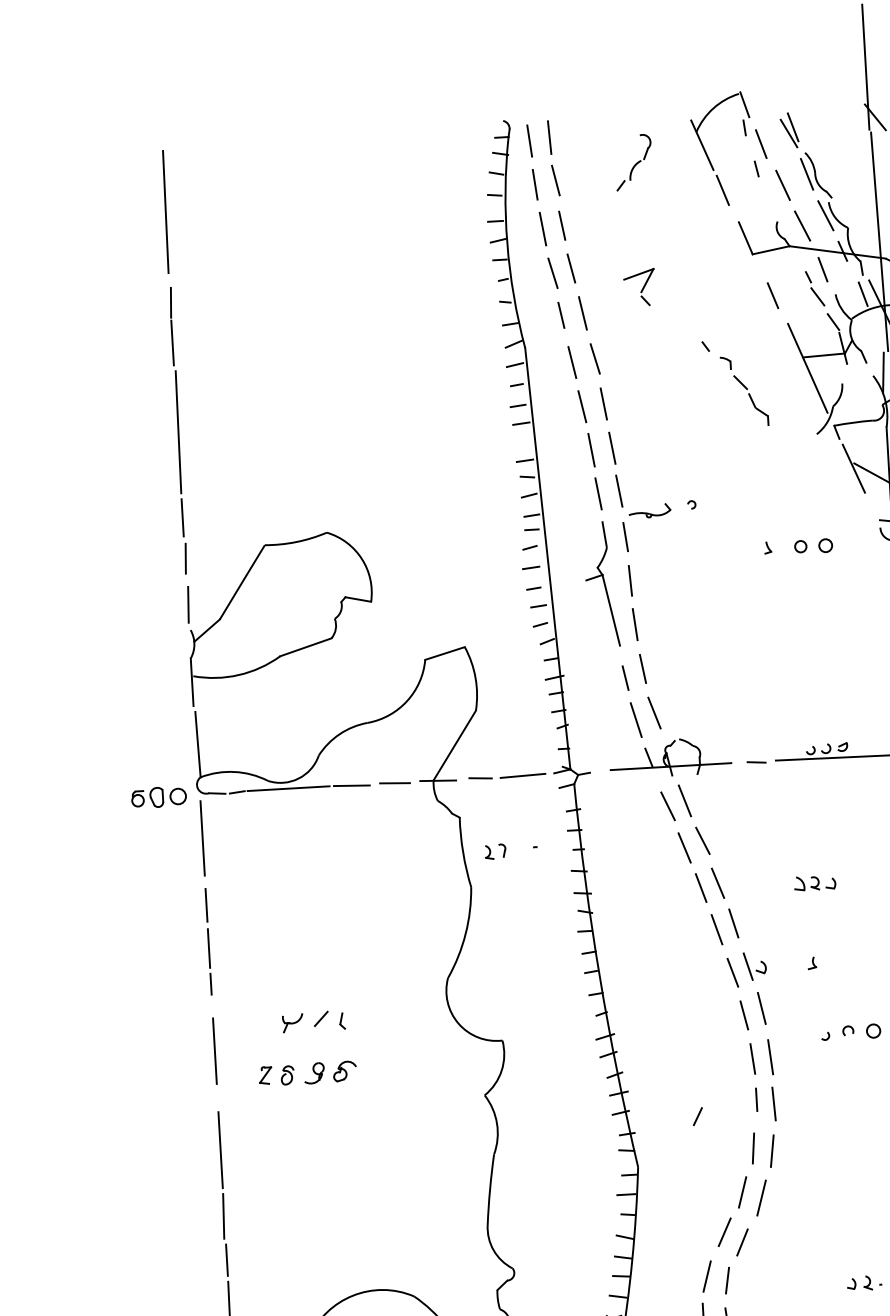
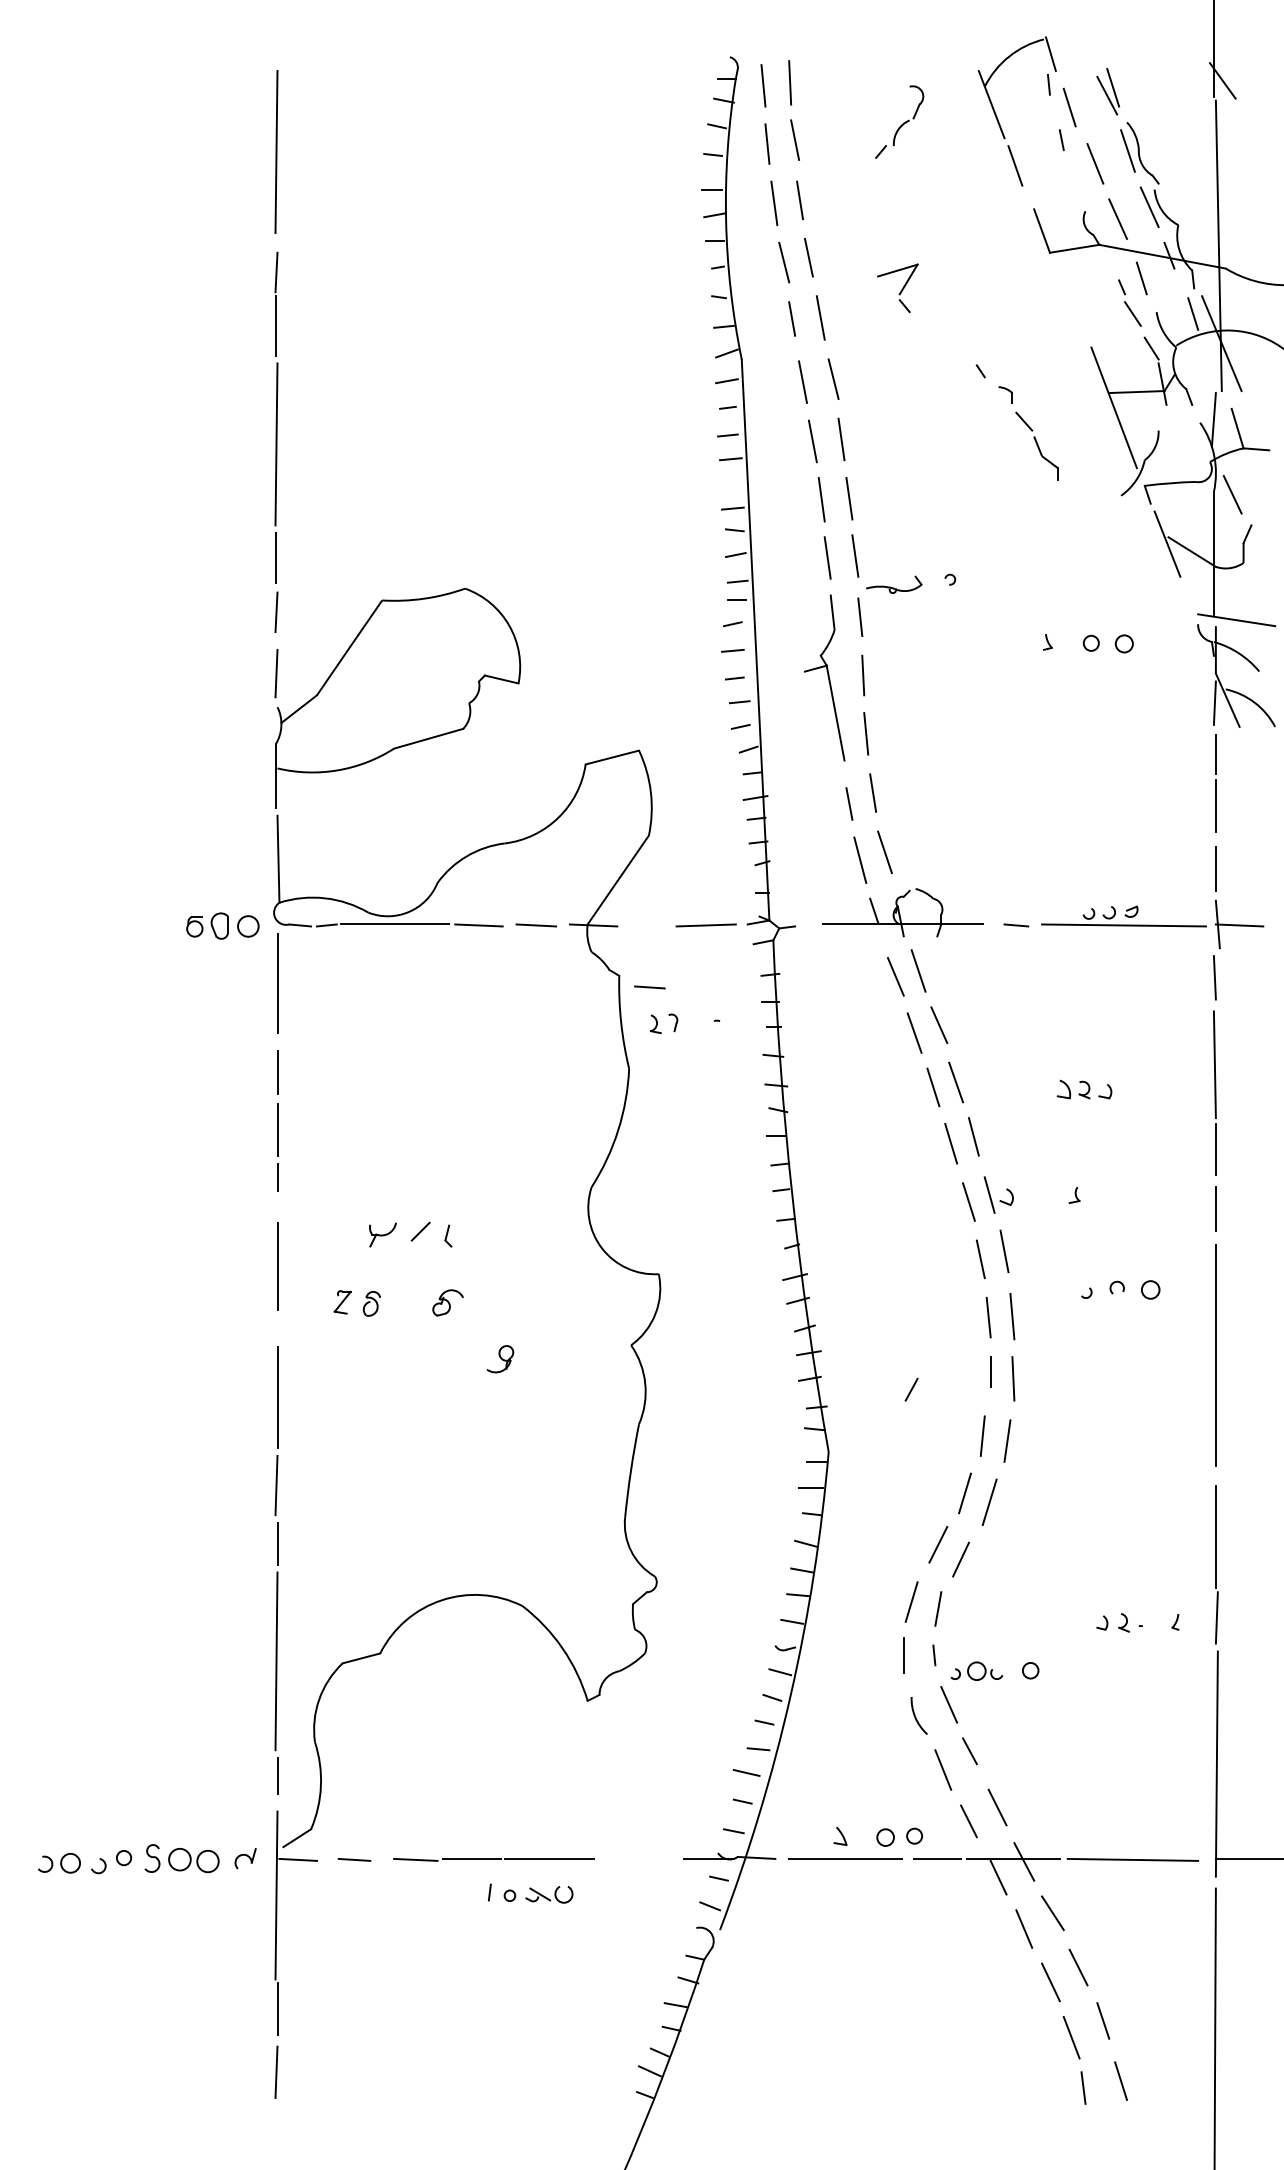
line: (772, 295) -> (1073, 308), removed
line: (480, 778) -> (649, 987), moved
part: (314, 1073) -> (500, 1359), moved

